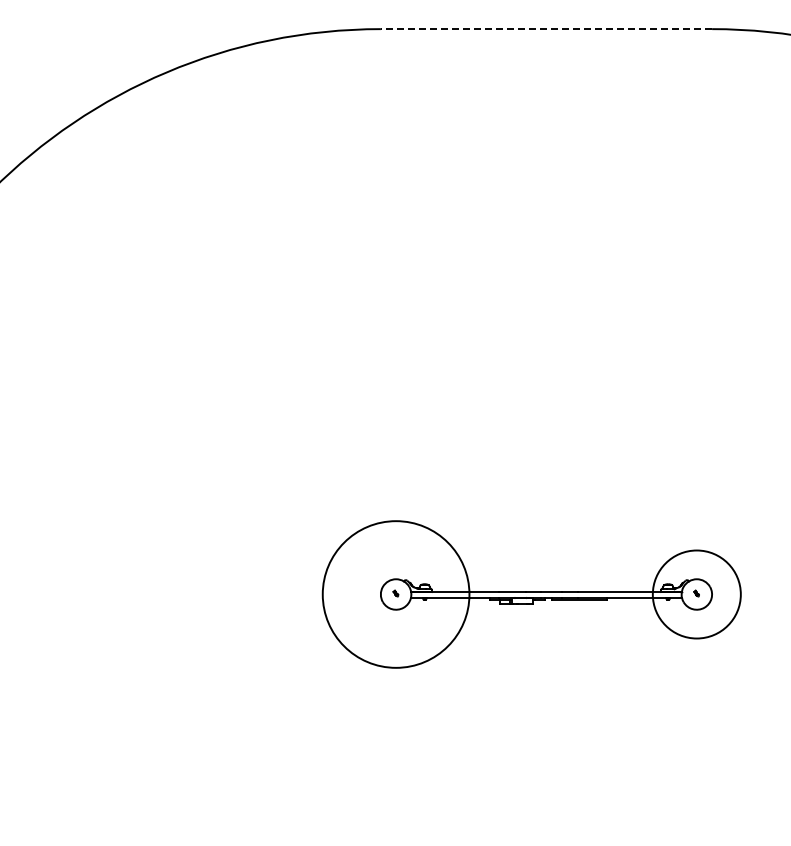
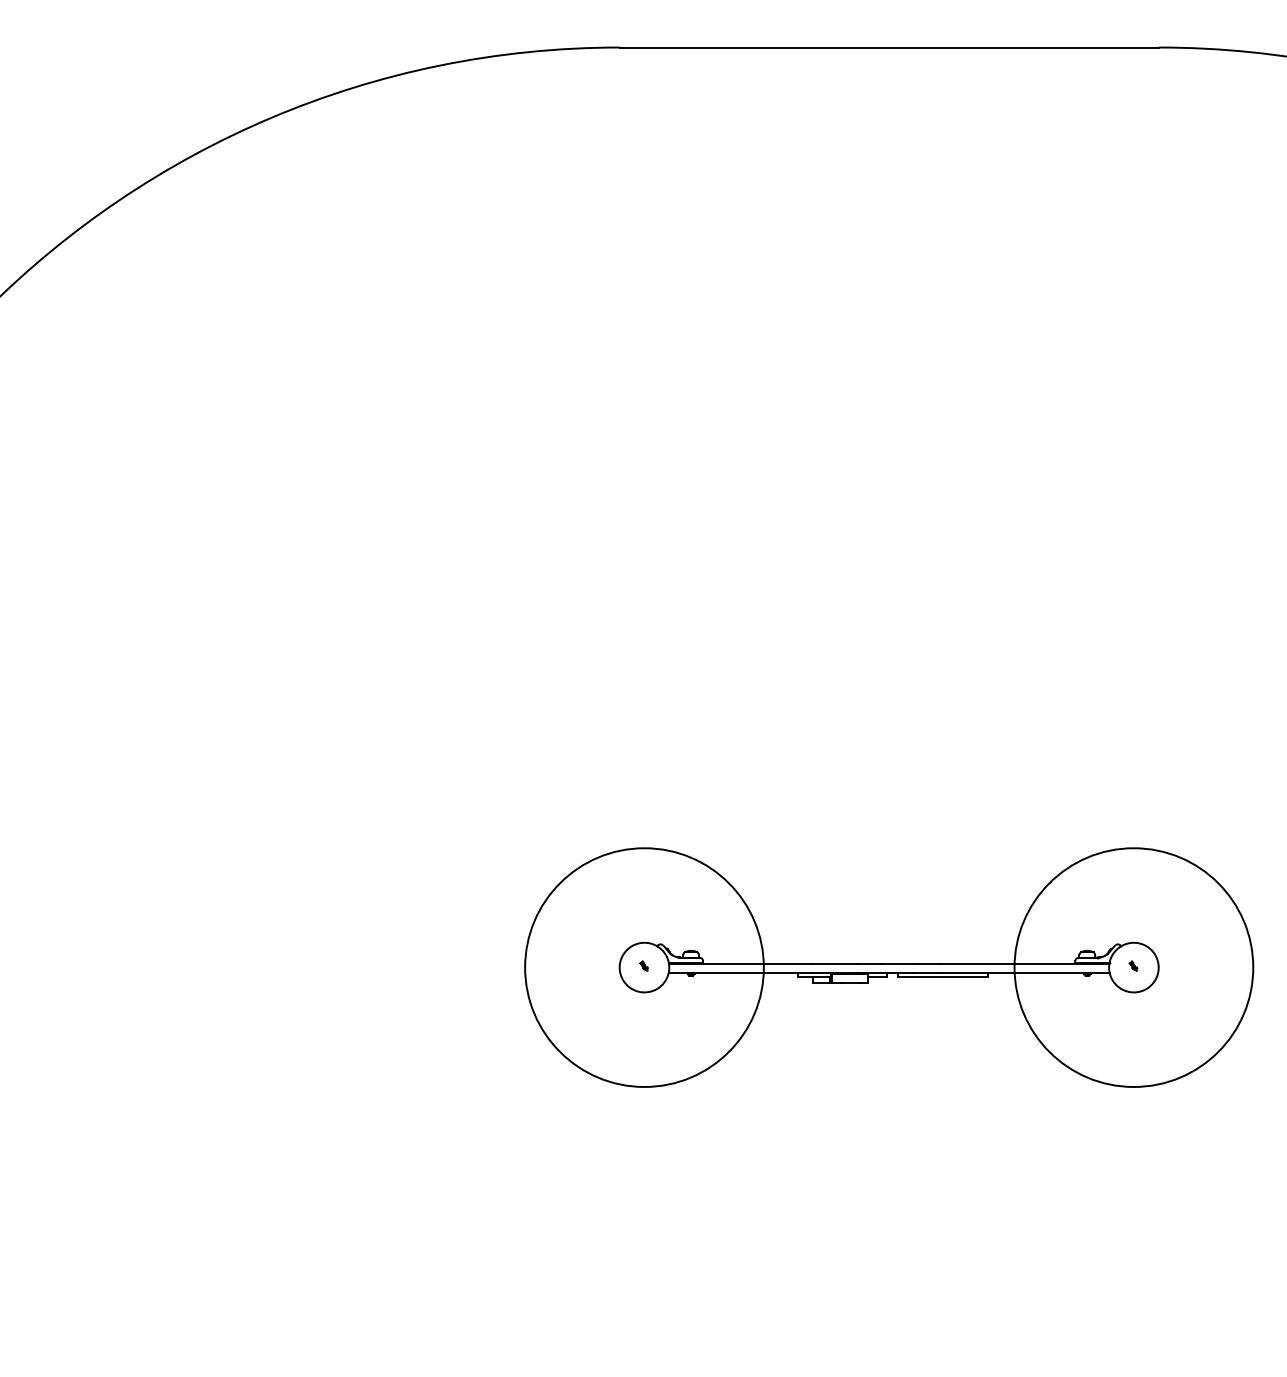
line: (546, 29) -> (889, 48), dashed -> solid
circle: (696, 594) -> (1133, 967), size x1.67

